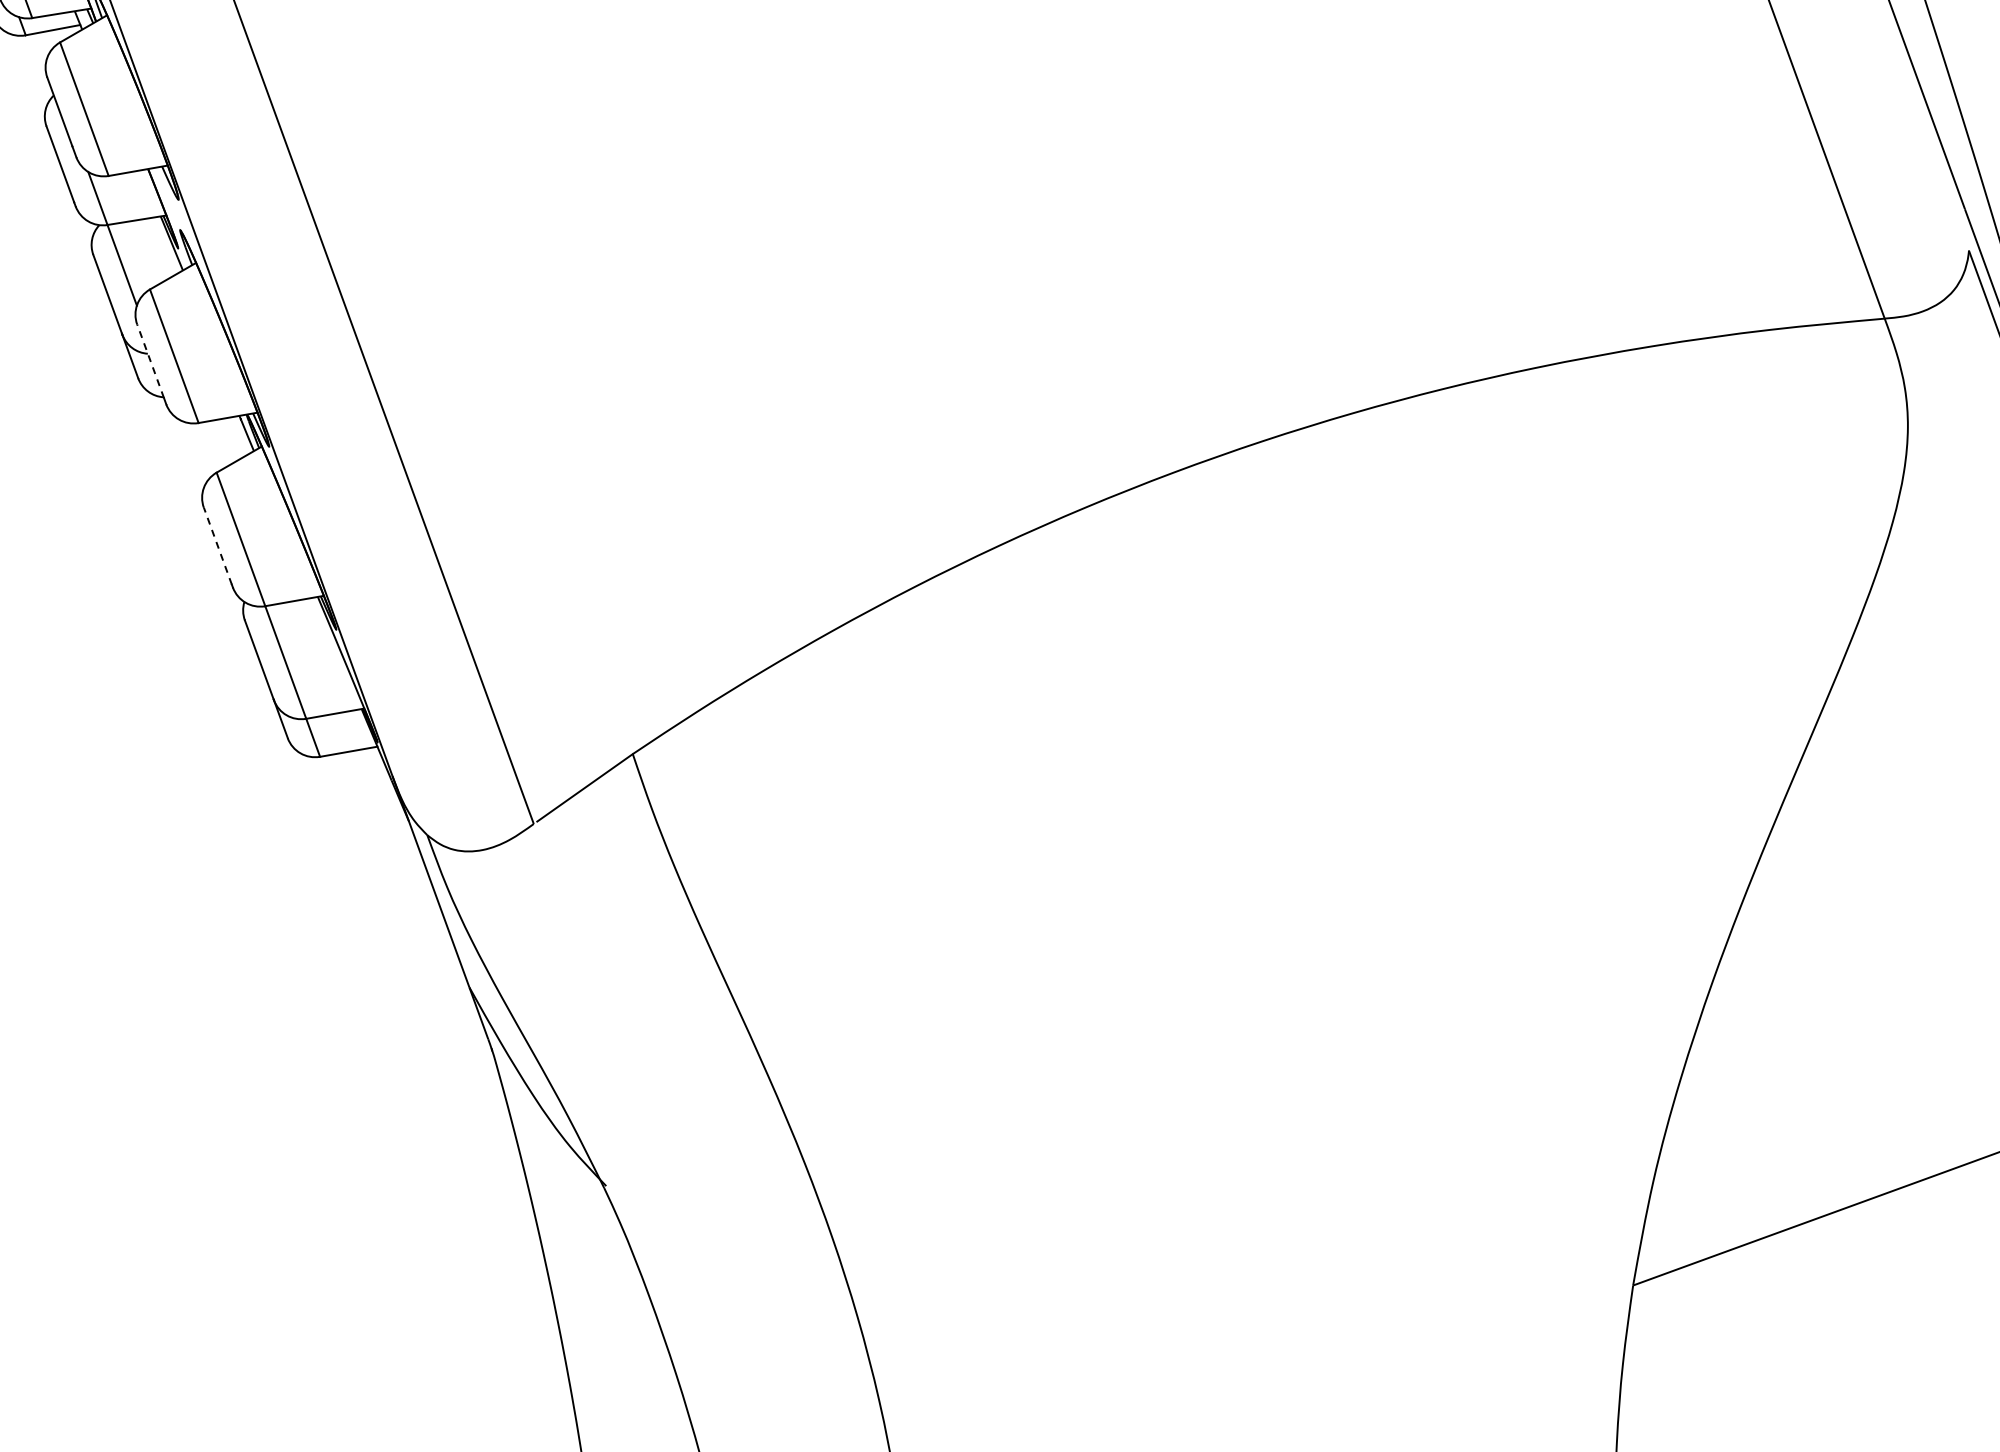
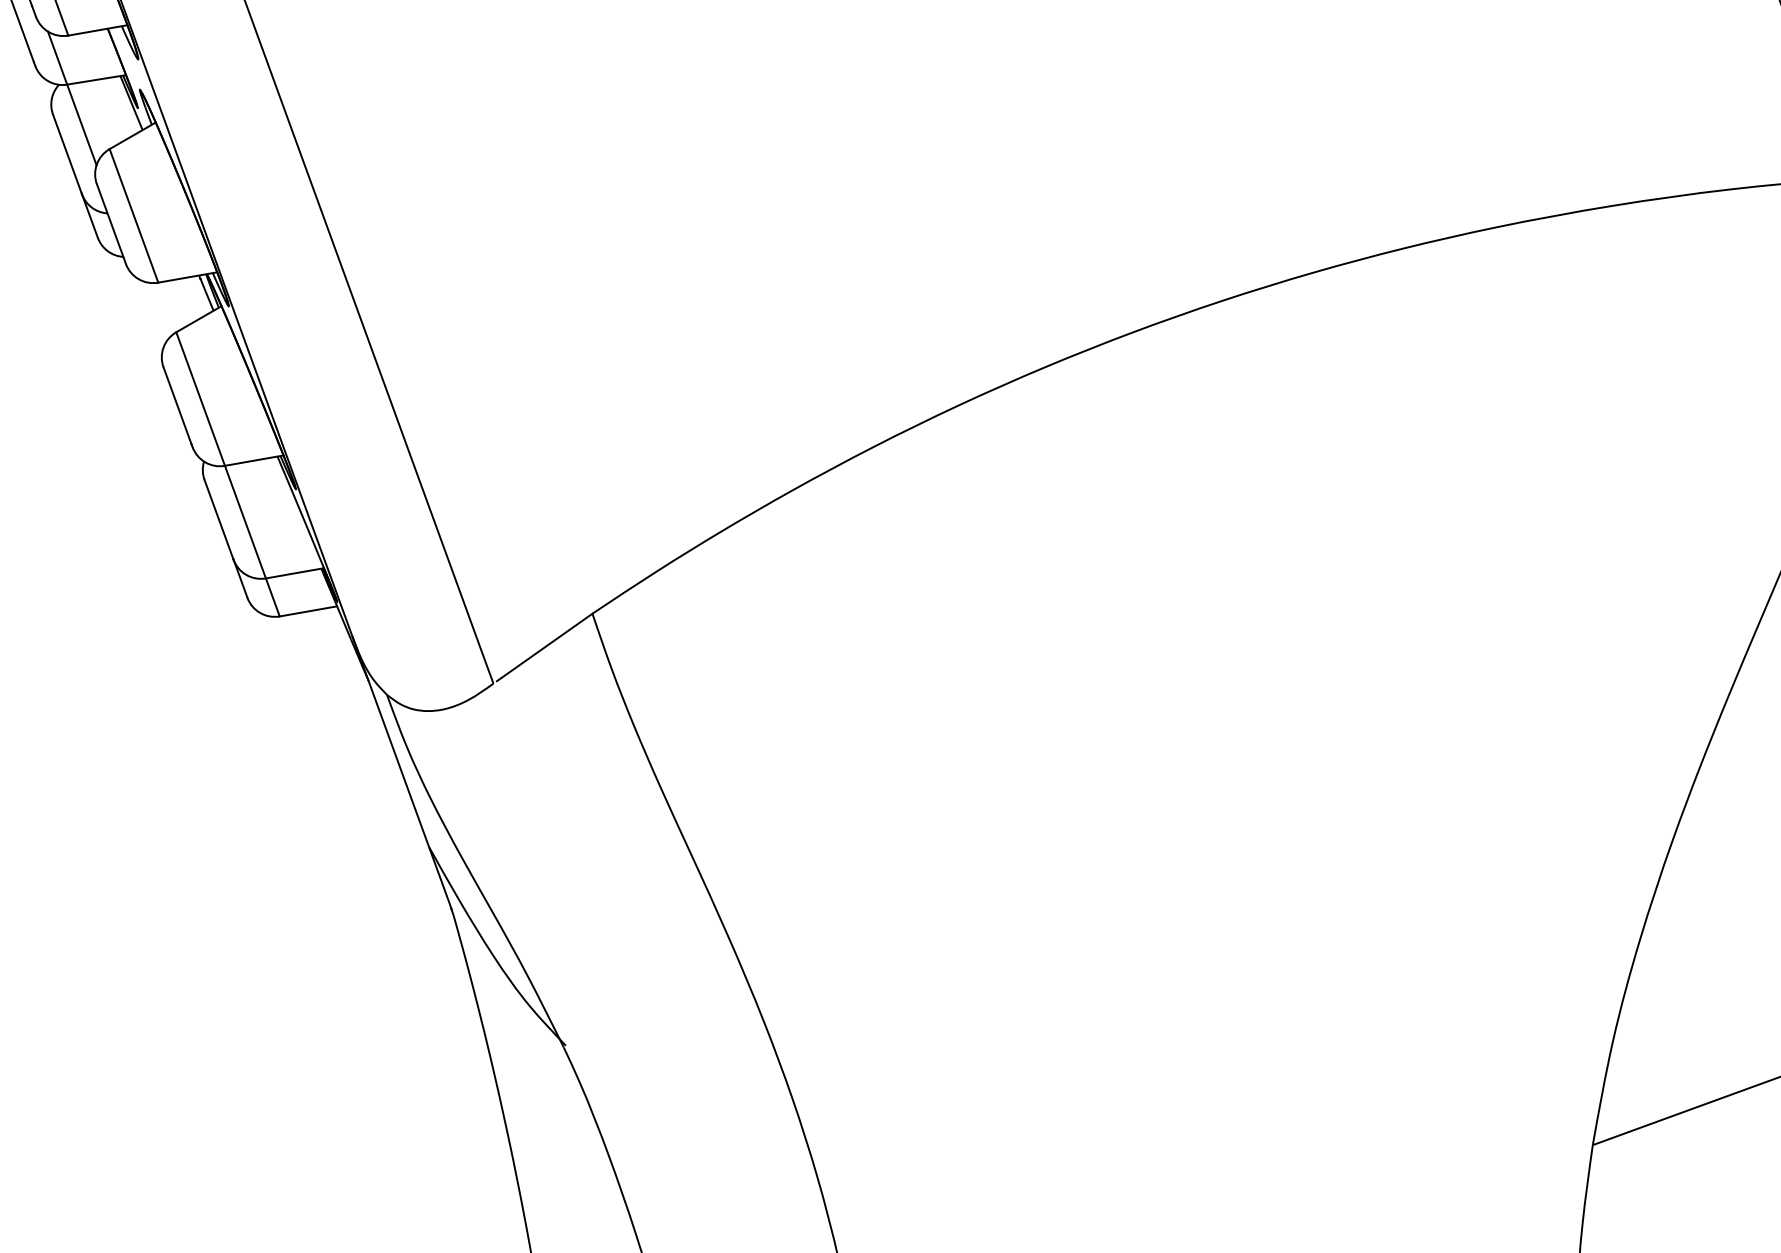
line: (150, 360) -> (110, 220), dashed -> solid
line: (217, 546) -> (177, 406), dashed -> solid

